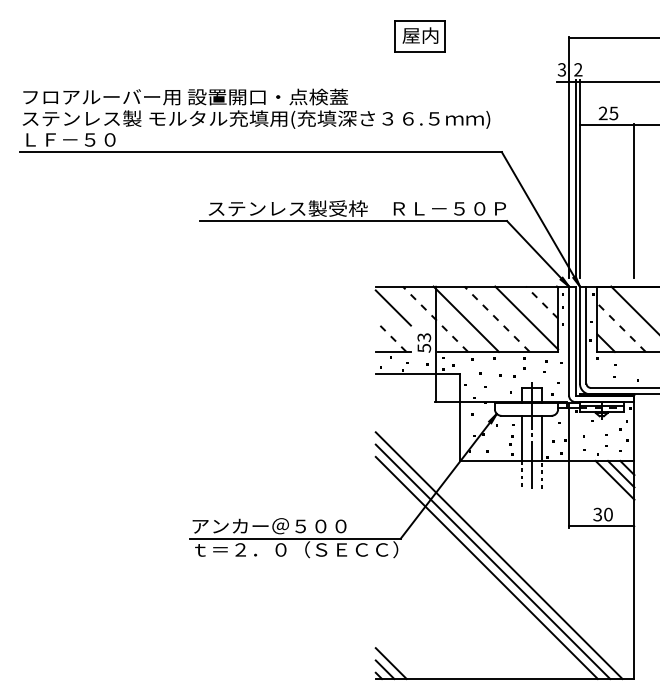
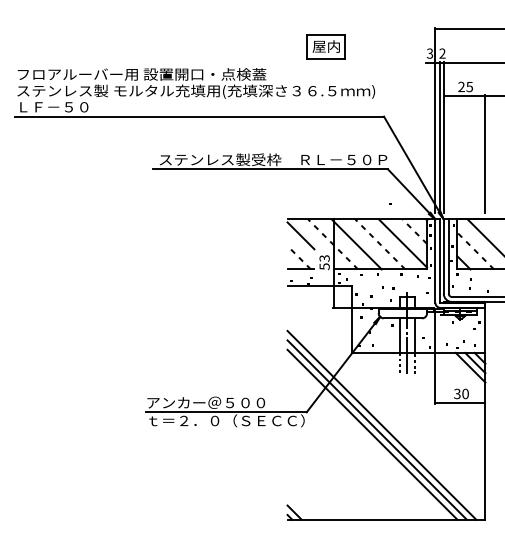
part: (419, 36) -> (325, 47), moved
part: (511, 440) -> (391, 201), moved
line: (390, 663) -> (298, 507), removed

